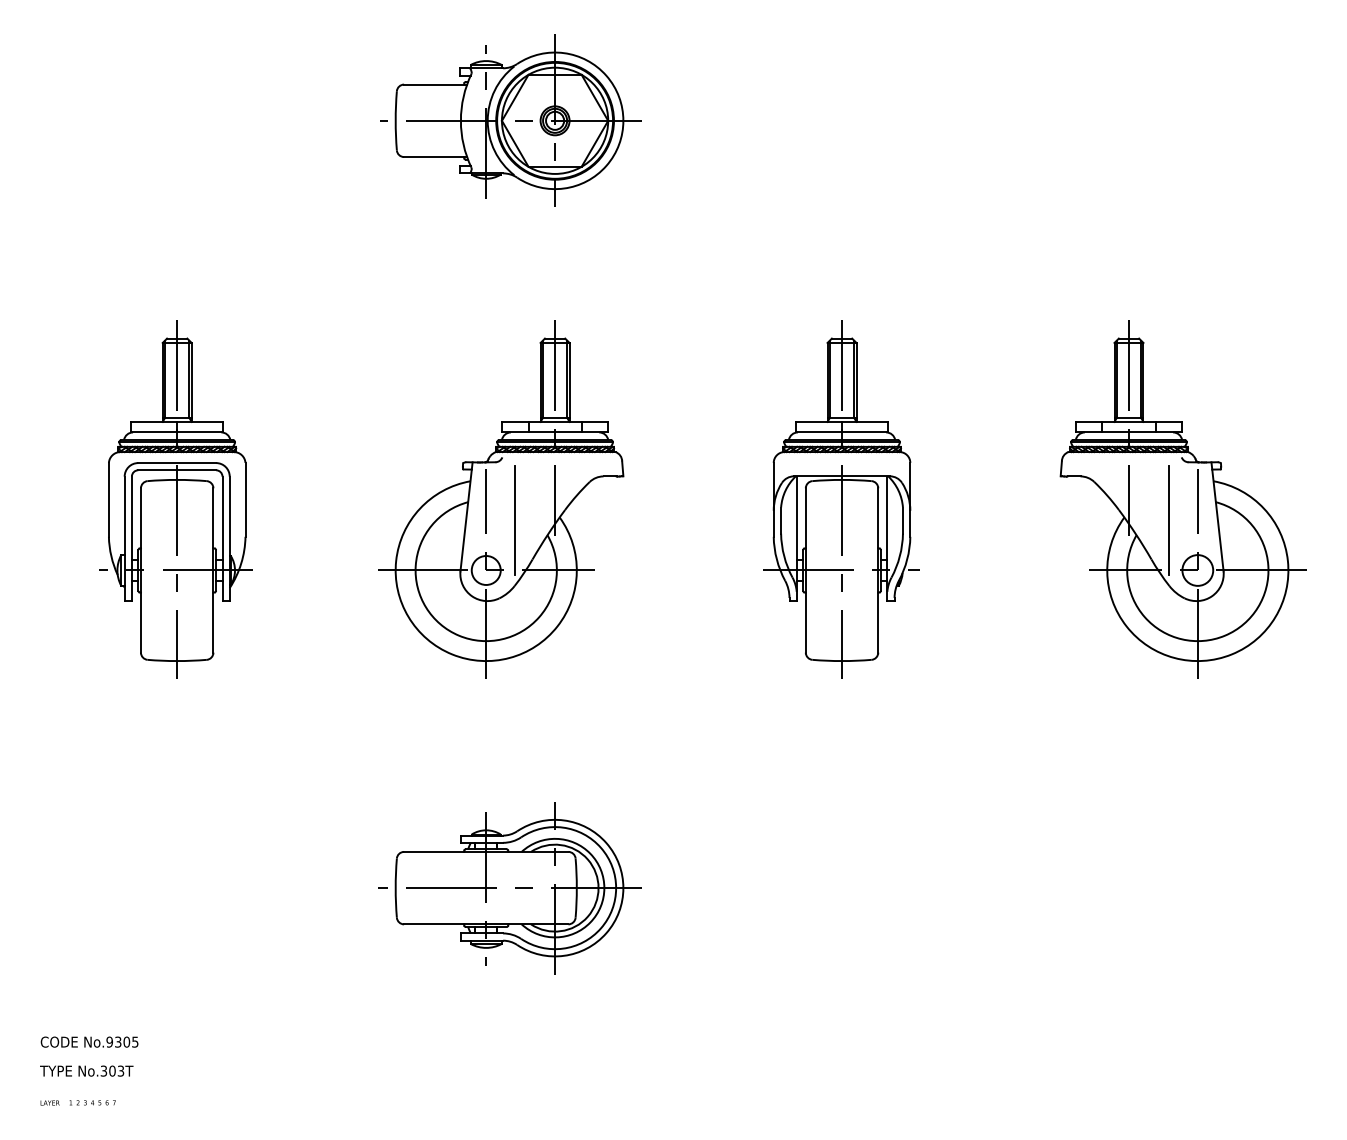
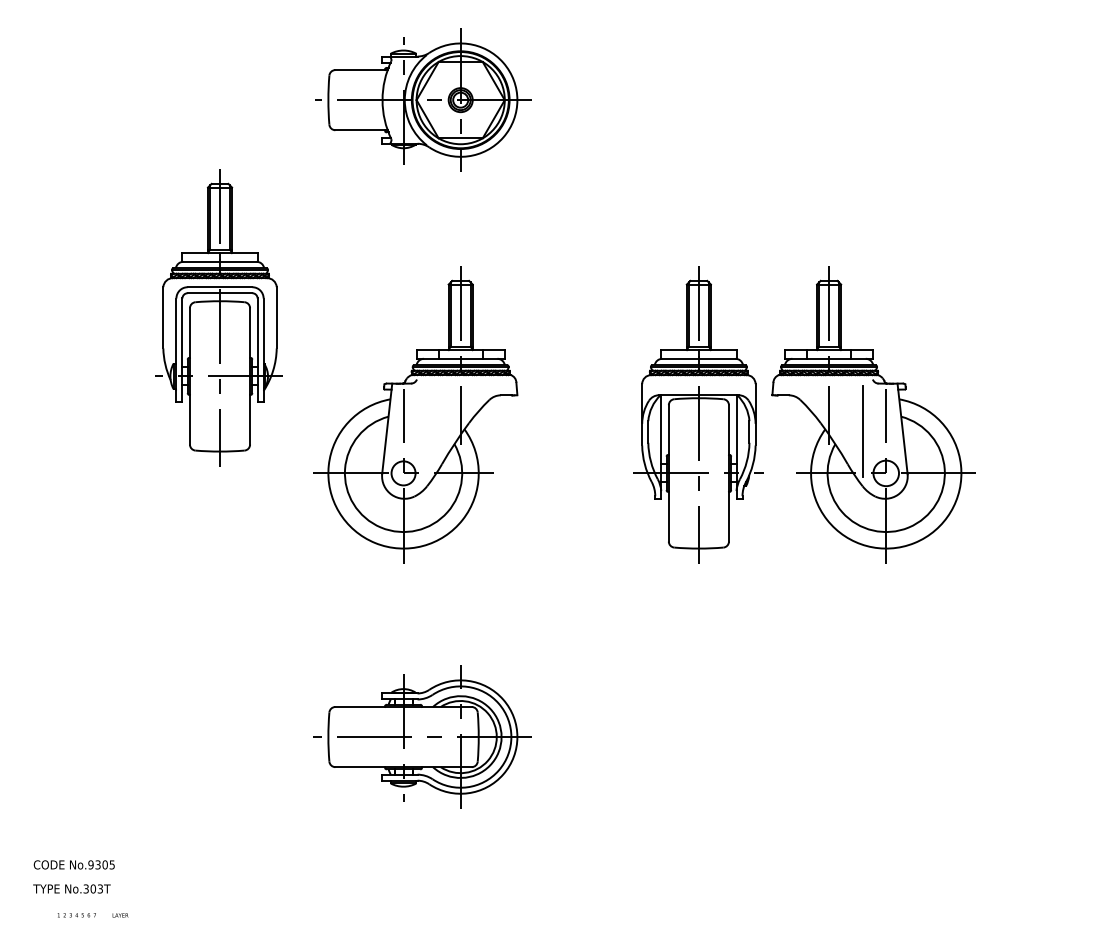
part: (175, 499) -> (218, 317), moved
part: (1182, 499) -> (873, 414), moved
line: (515, 520) -> (427, 431), removed
text: (50, 1103) -> (120, 915), moved

